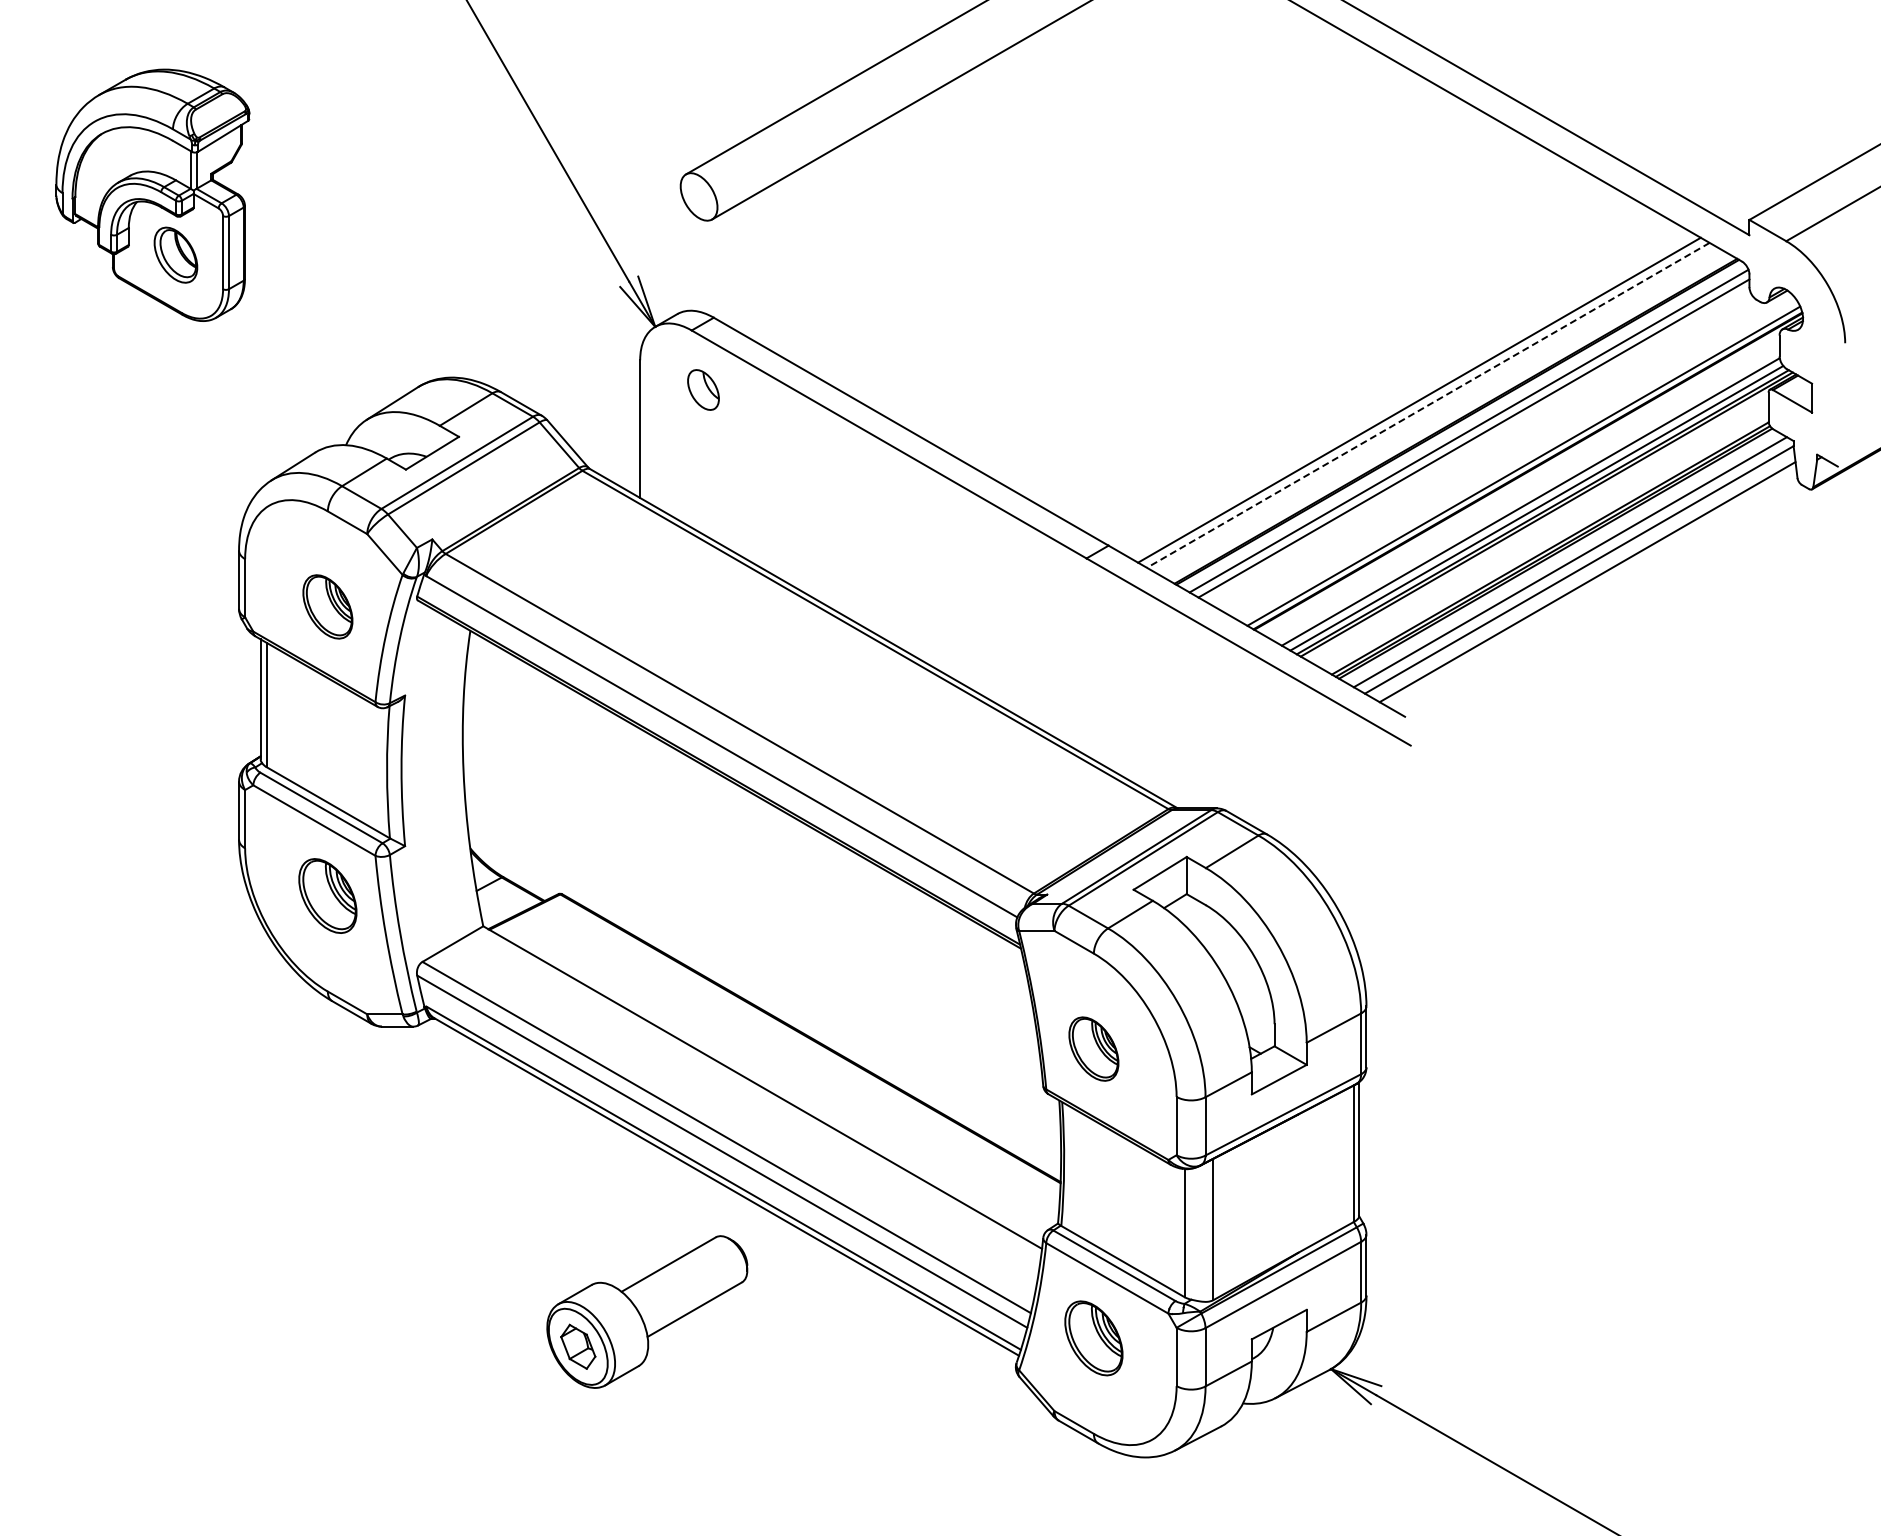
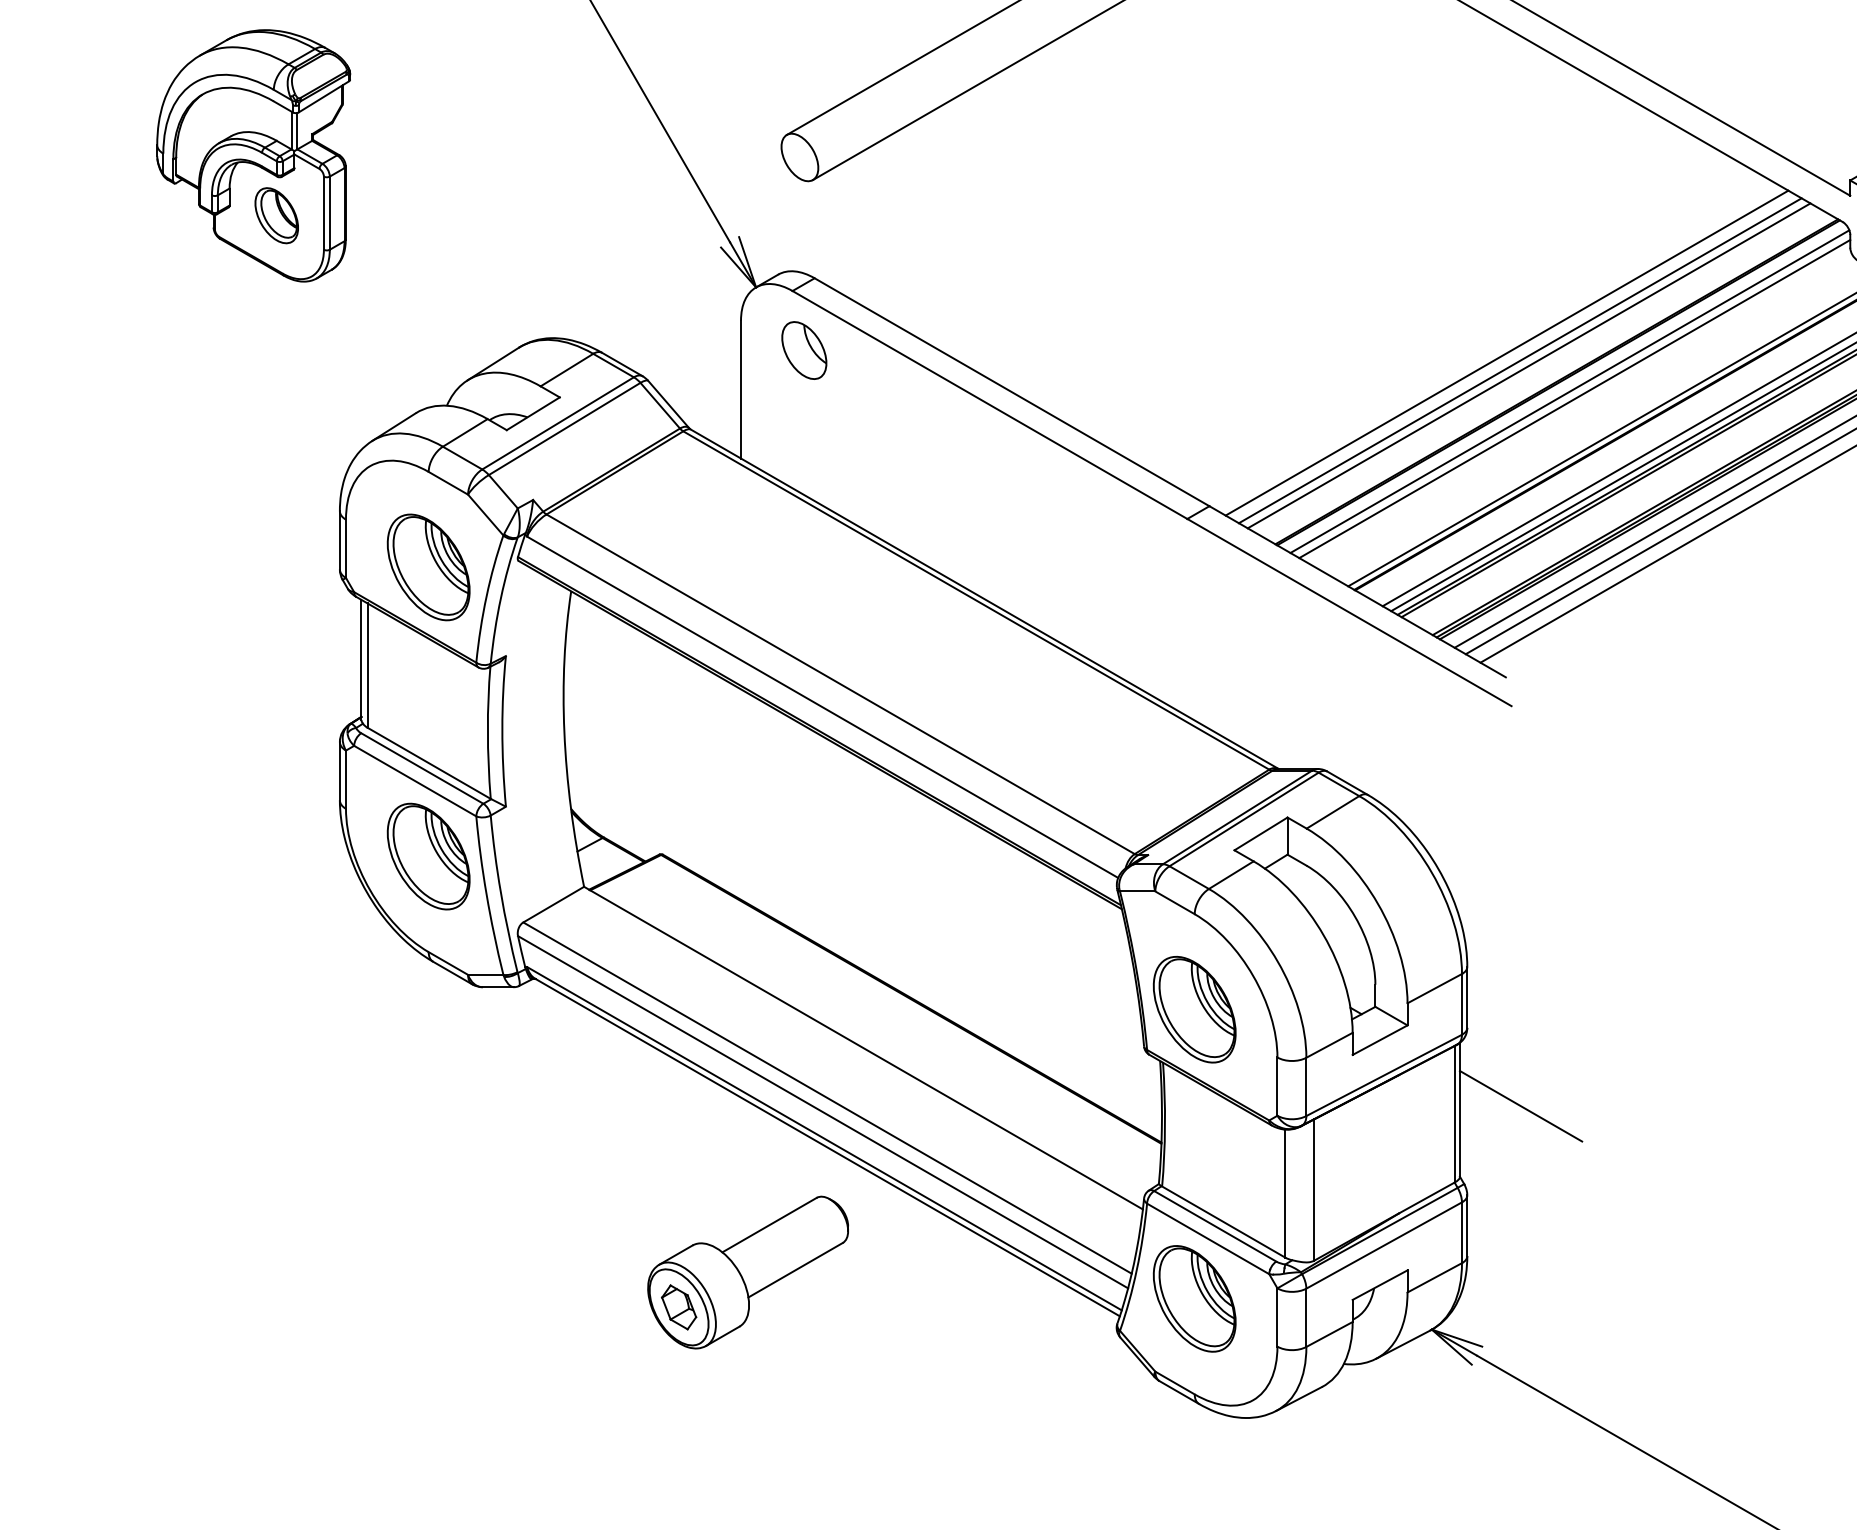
part: (703, 389) -> (804, 350), size x1.43
line: (1405, 392) -> (1506, 353), added
line: (1428, 405) -> (1529, 366), dashed -> solid
part: (327, 606) -> (428, 567), size x1.67
part: (327, 895) -> (428, 856), size x1.43
part: (1093, 1048) -> (1194, 1009), size x1.67
line: (1420, 1145) -> (1521, 1106), added
part: (1093, 1338) -> (1194, 1299), size x1.43

